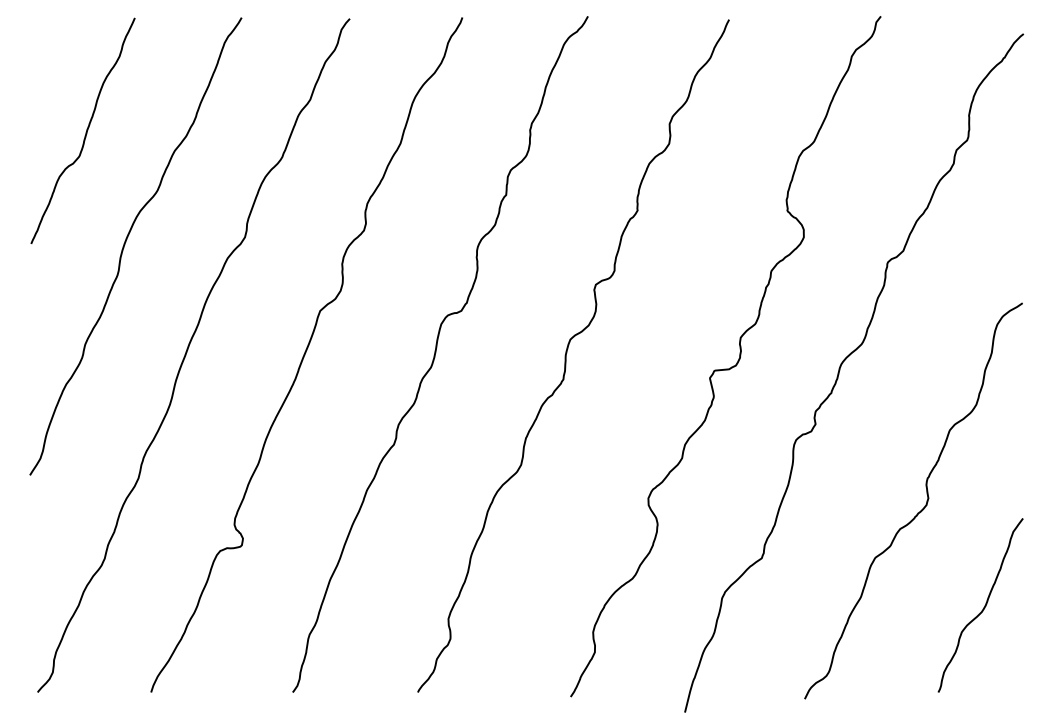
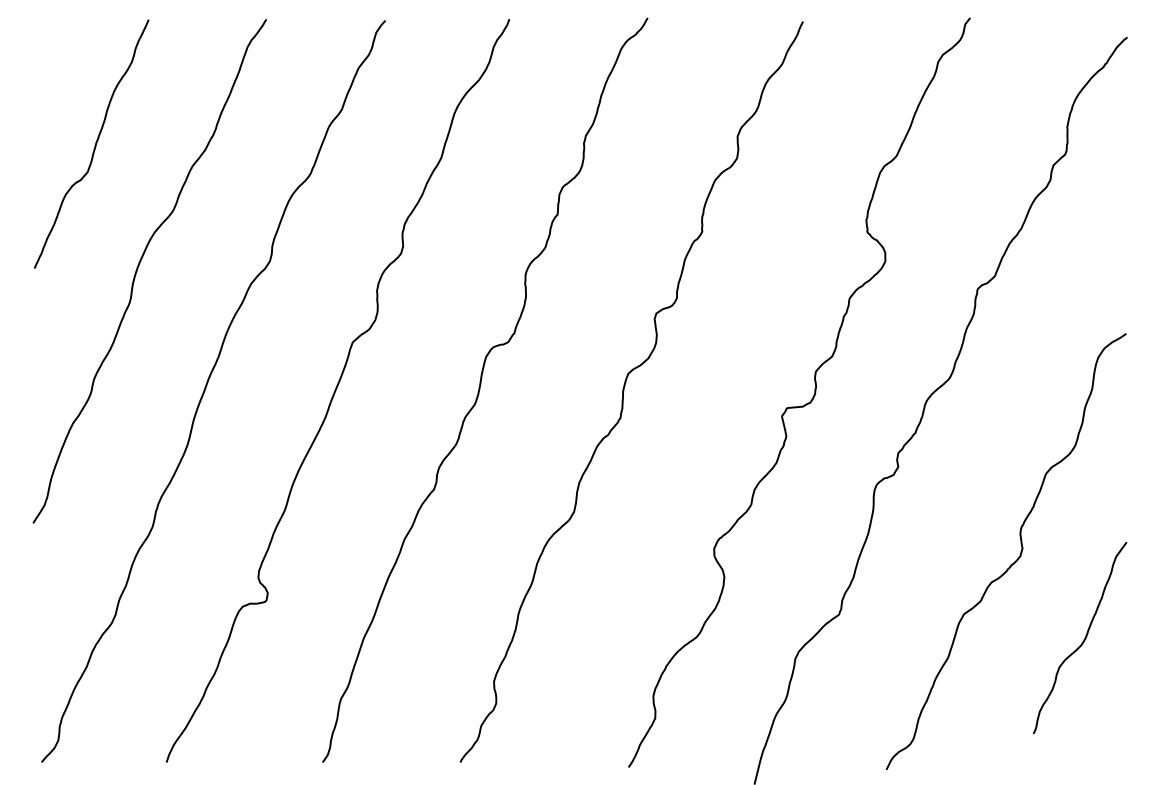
curve: (983, 607) -> (1083, 640), moved

